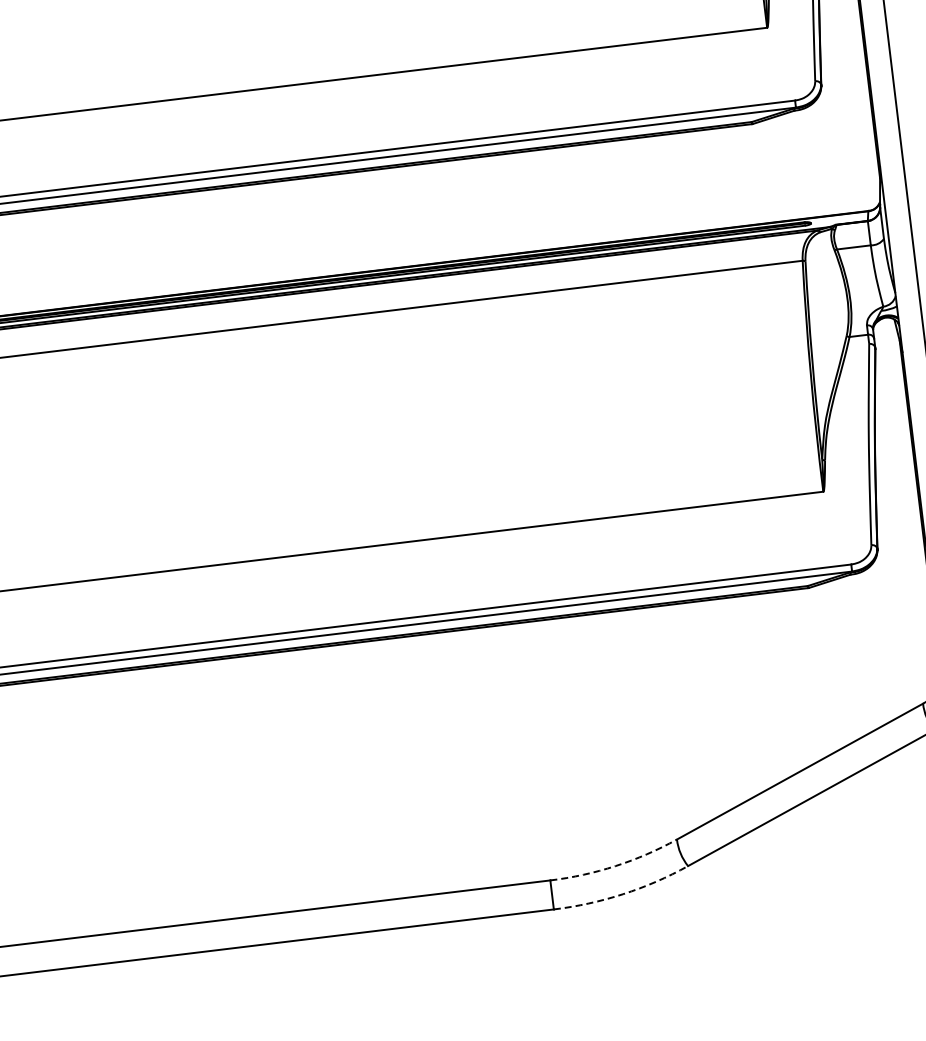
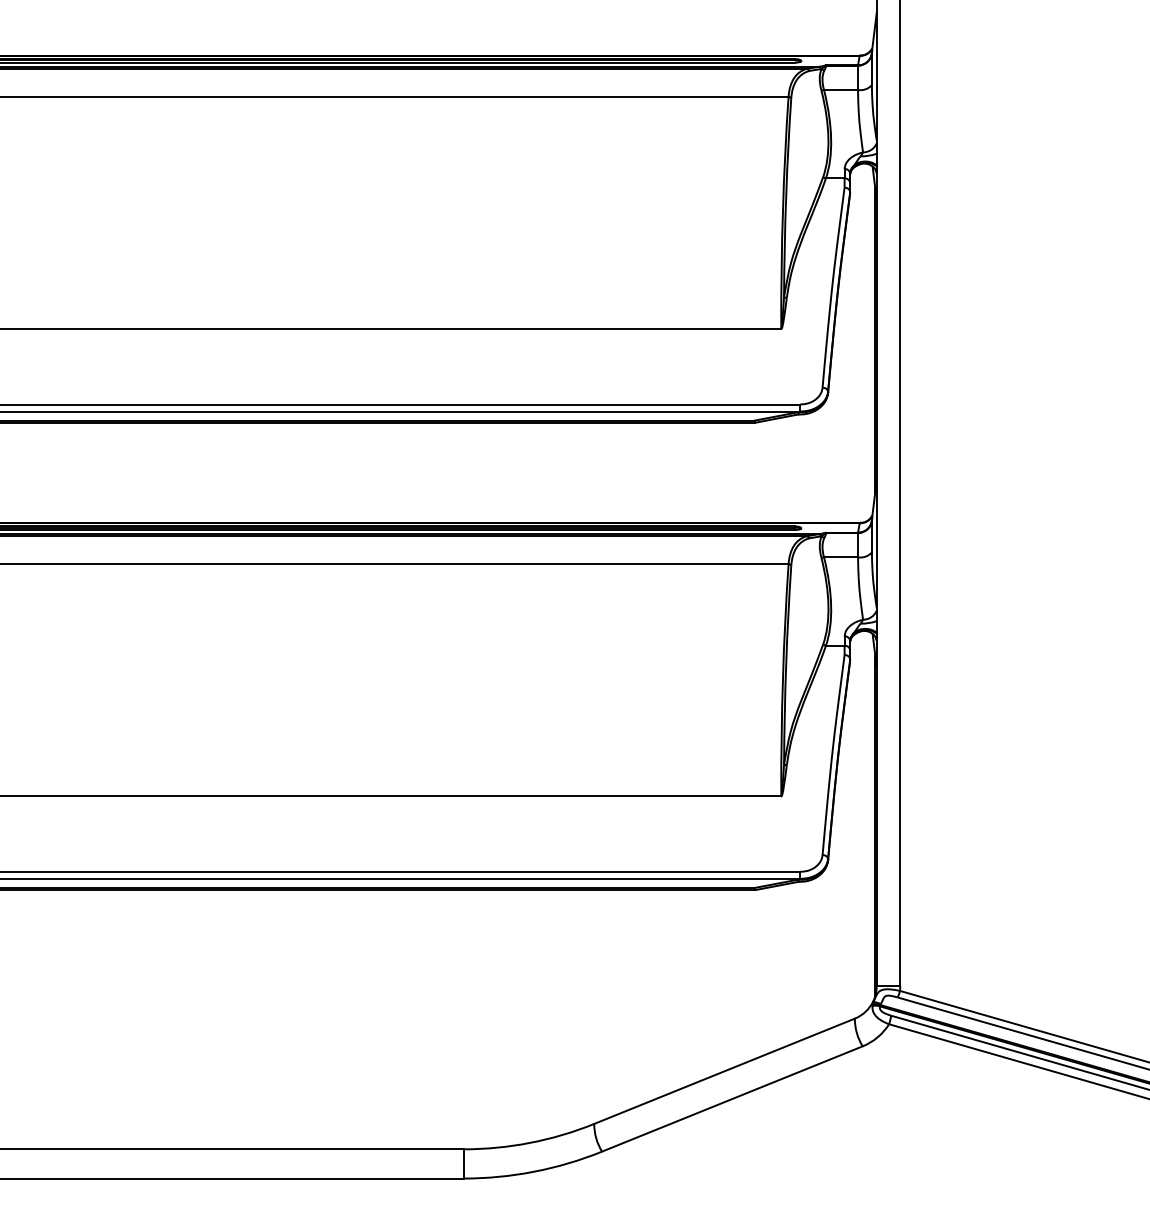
arc: (615, 865) -> (530, 1142), dashed -> solid
arc: (623, 893) -> (534, 1171), dashed -> solid

